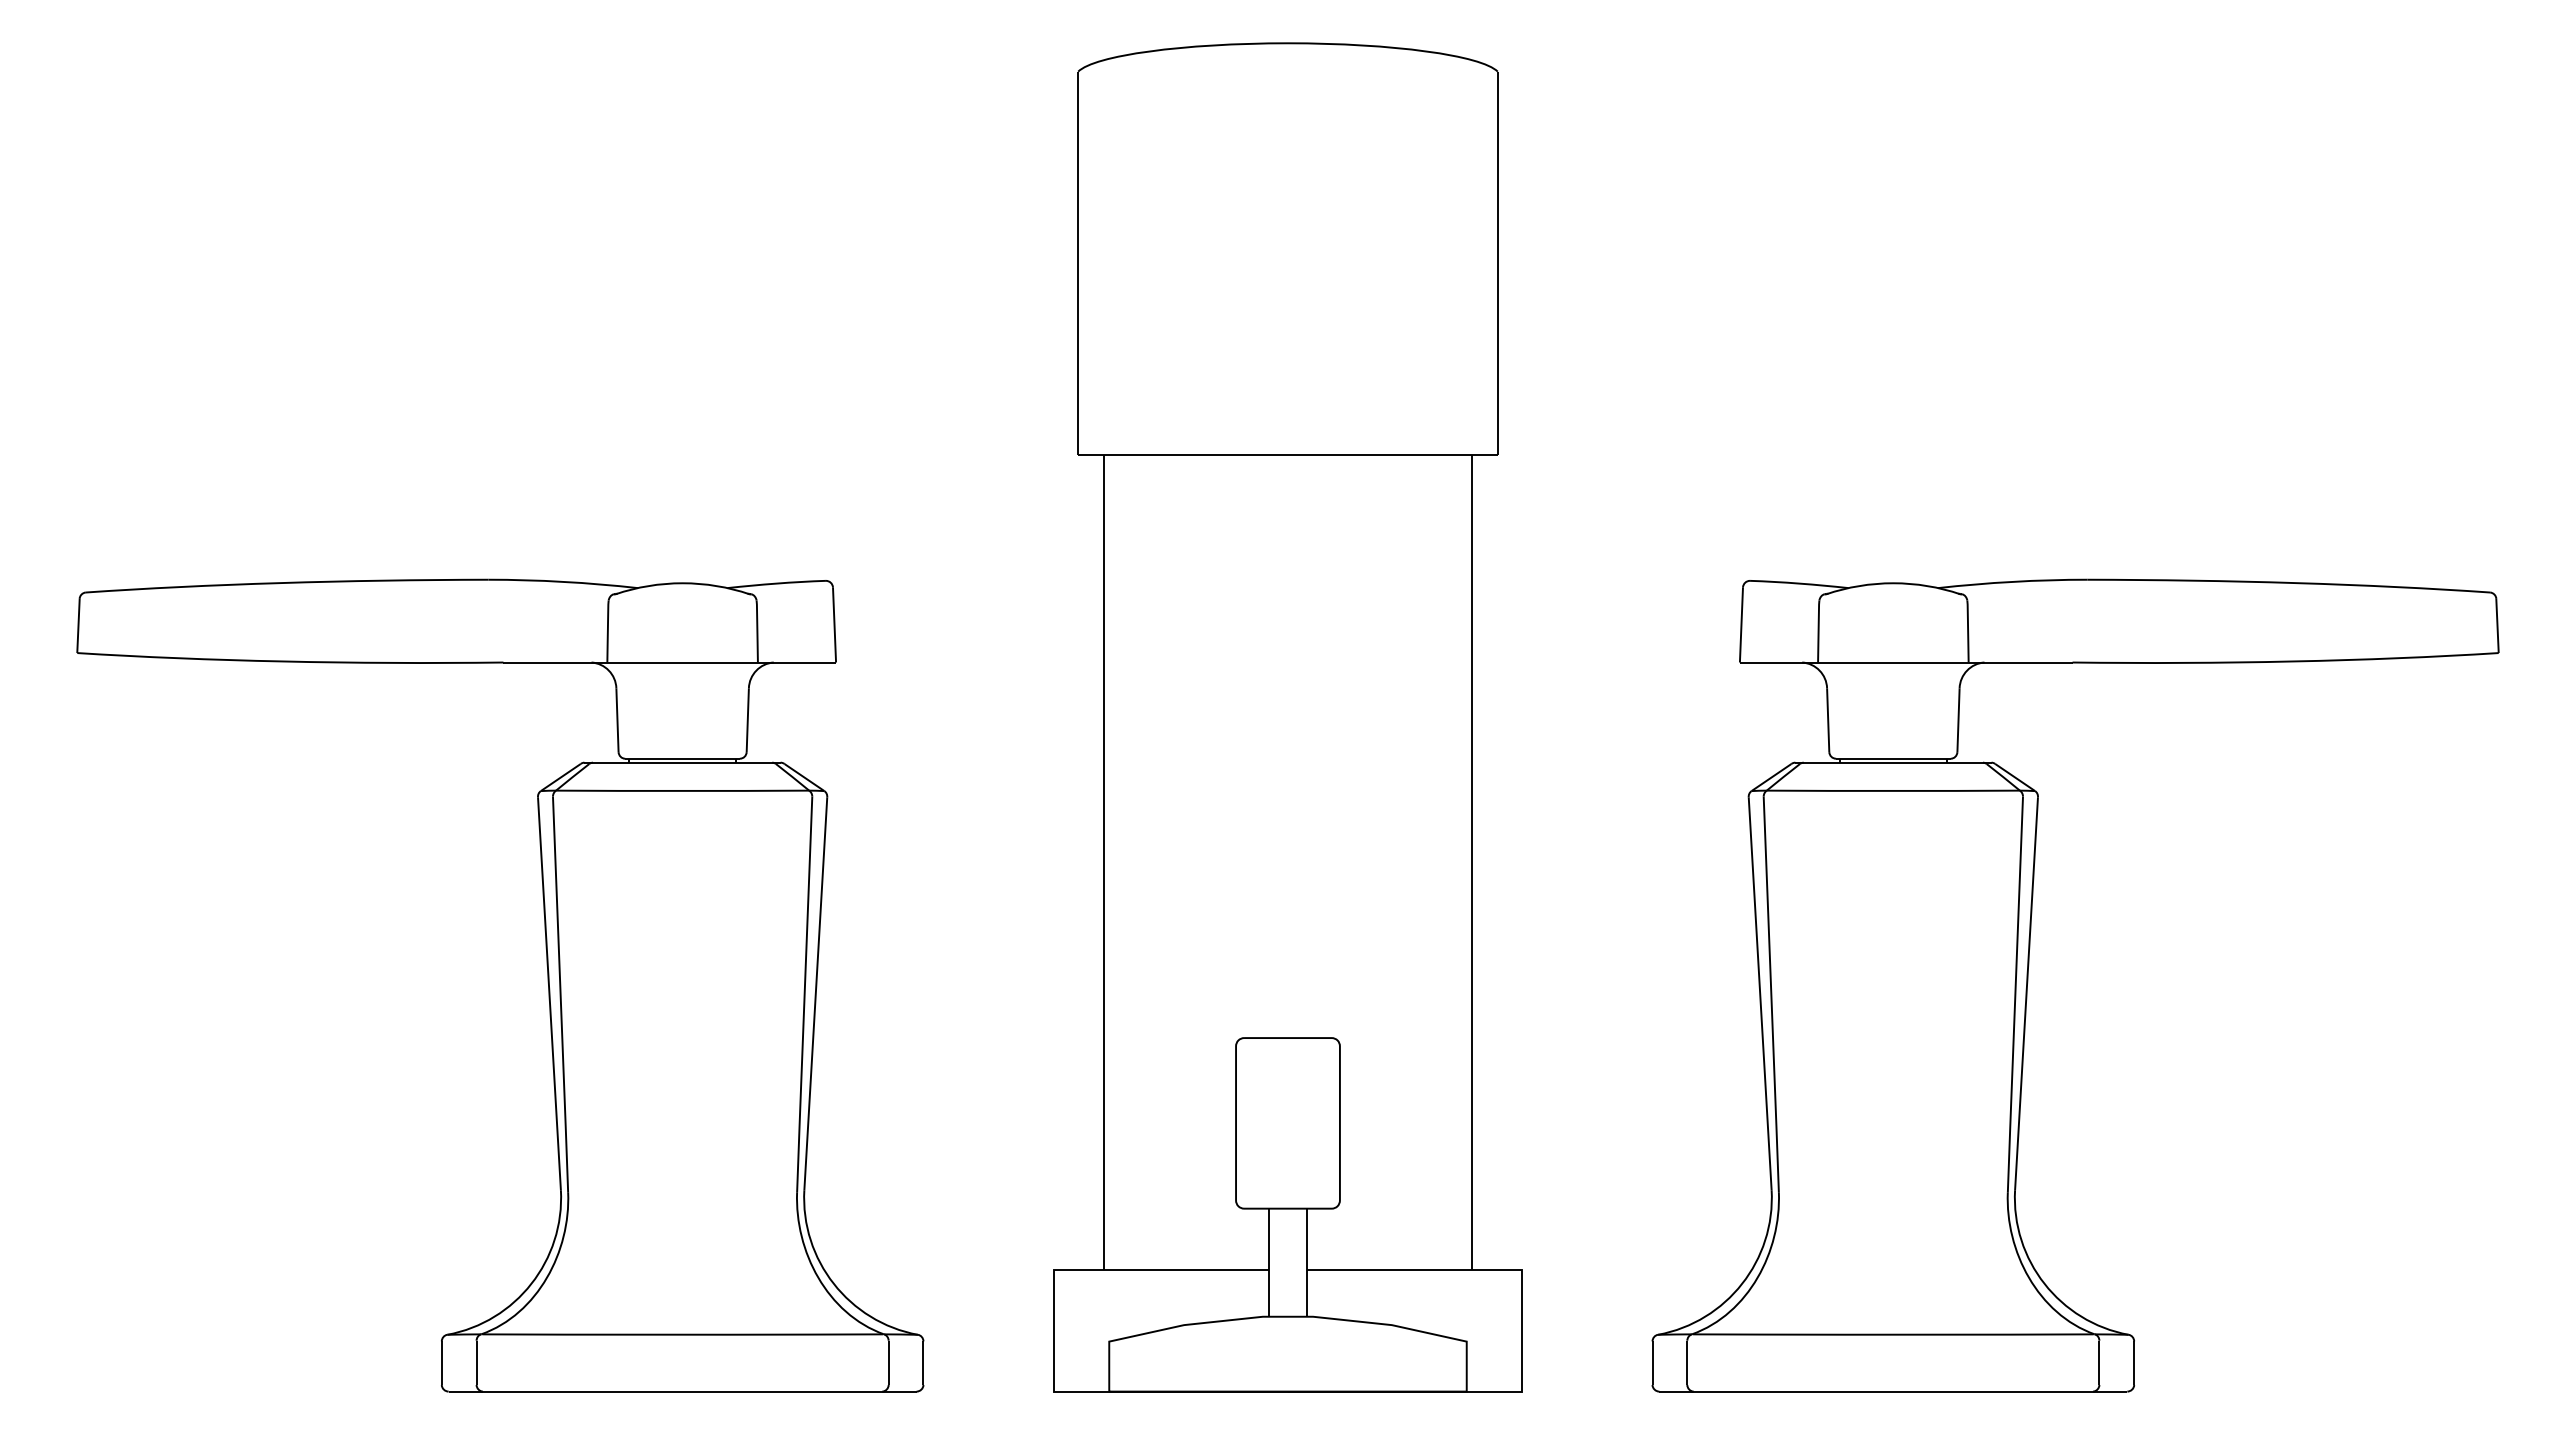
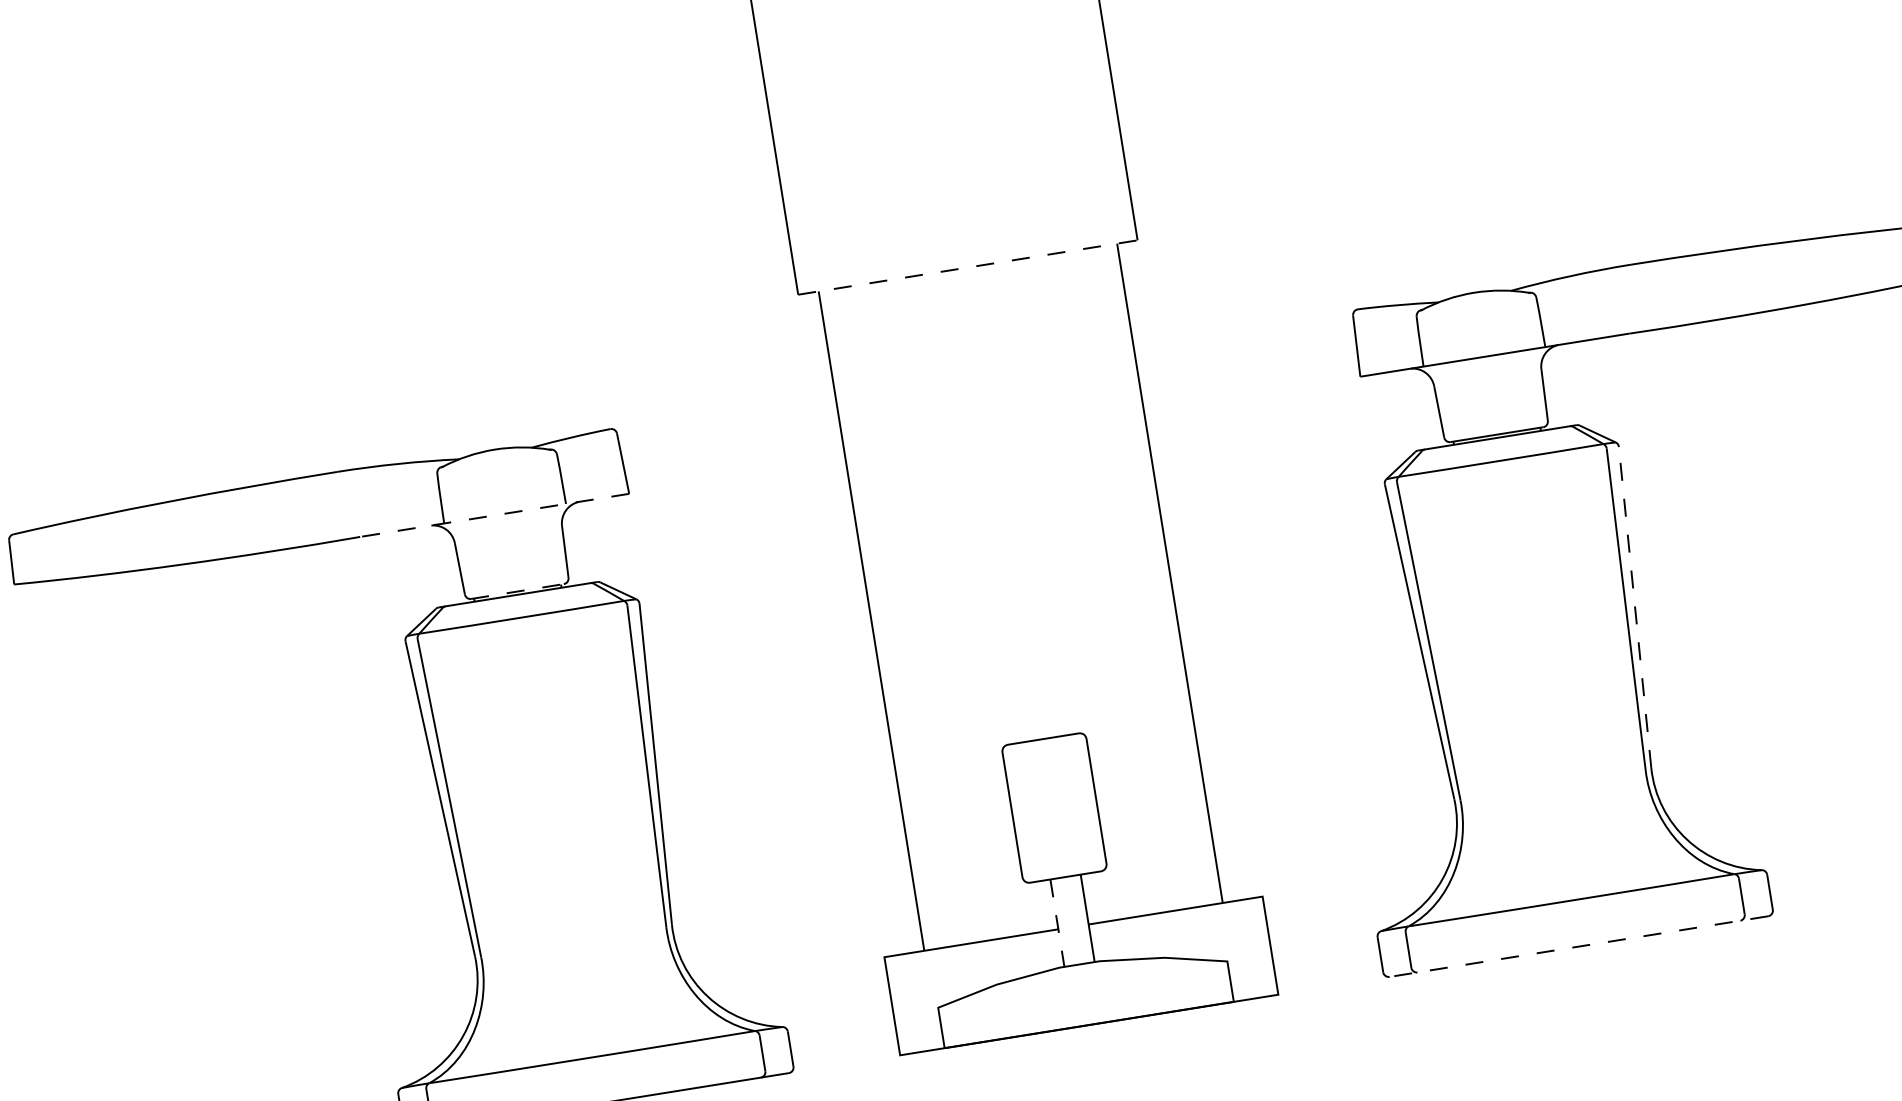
line: (1288, 455) -> (968, 267), solid -> dashed
line: (669, 662) -> (494, 515), solid -> dashed
line: (683, 758) -> (518, 591), solid -> dashed
line: (2026, 993) -> (1635, 607), solid -> dashed
line: (1269, 1263) -> (1057, 923), solid -> dashed
line: (1893, 1391) -> (1579, 946), solid -> dashed

